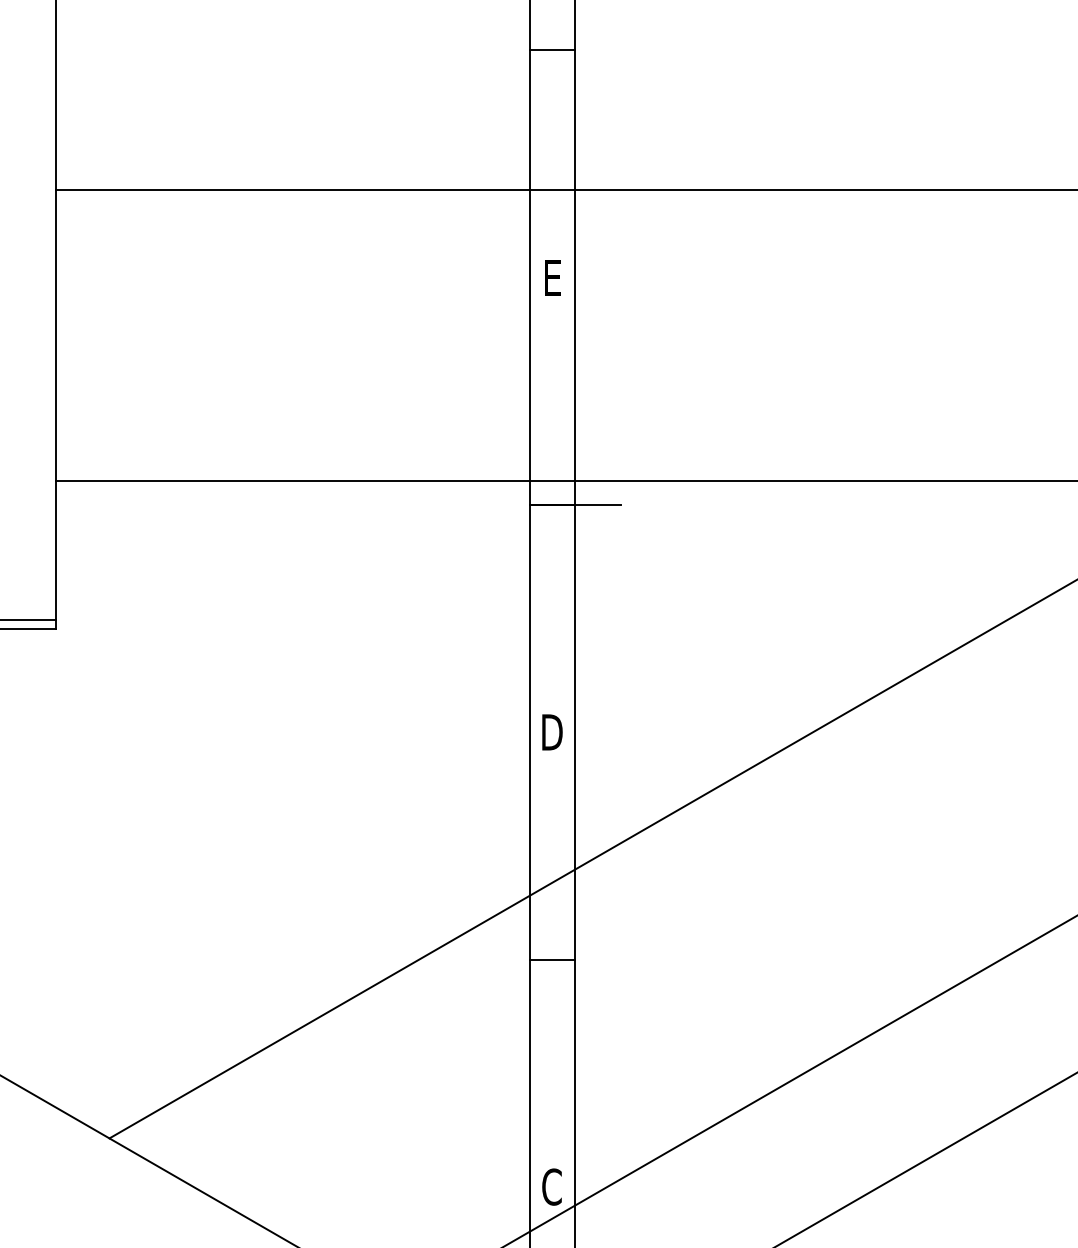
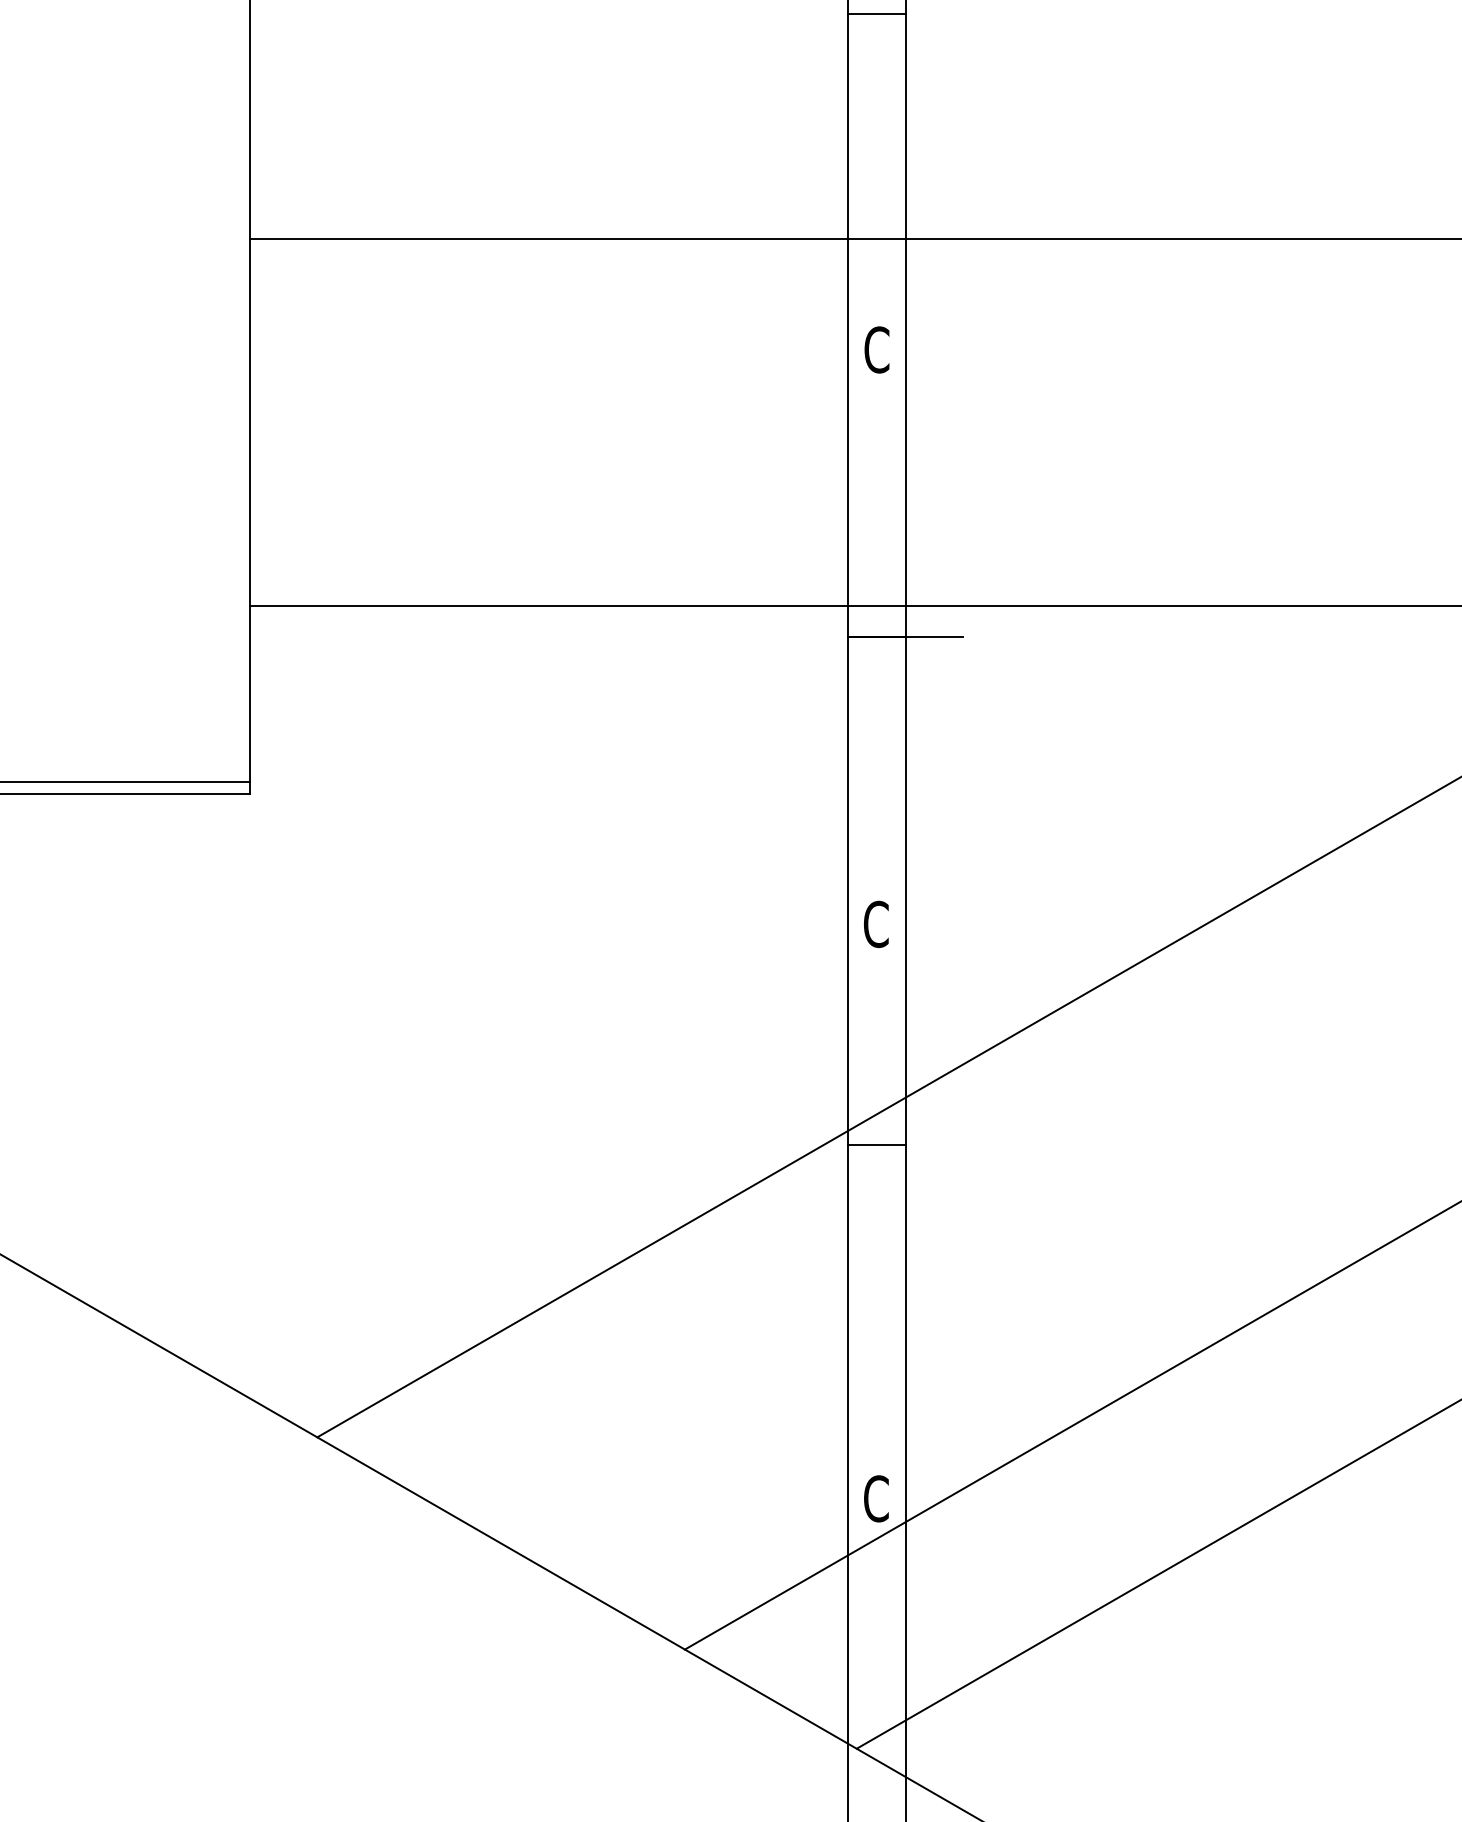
line: (552, 50) -> (876, 13), moved
text: (552, 277) -> (876, 349), E -> C
text: (552, 731) -> (876, 923), D -> C
line: (552, 959) -> (876, 1145), moved

